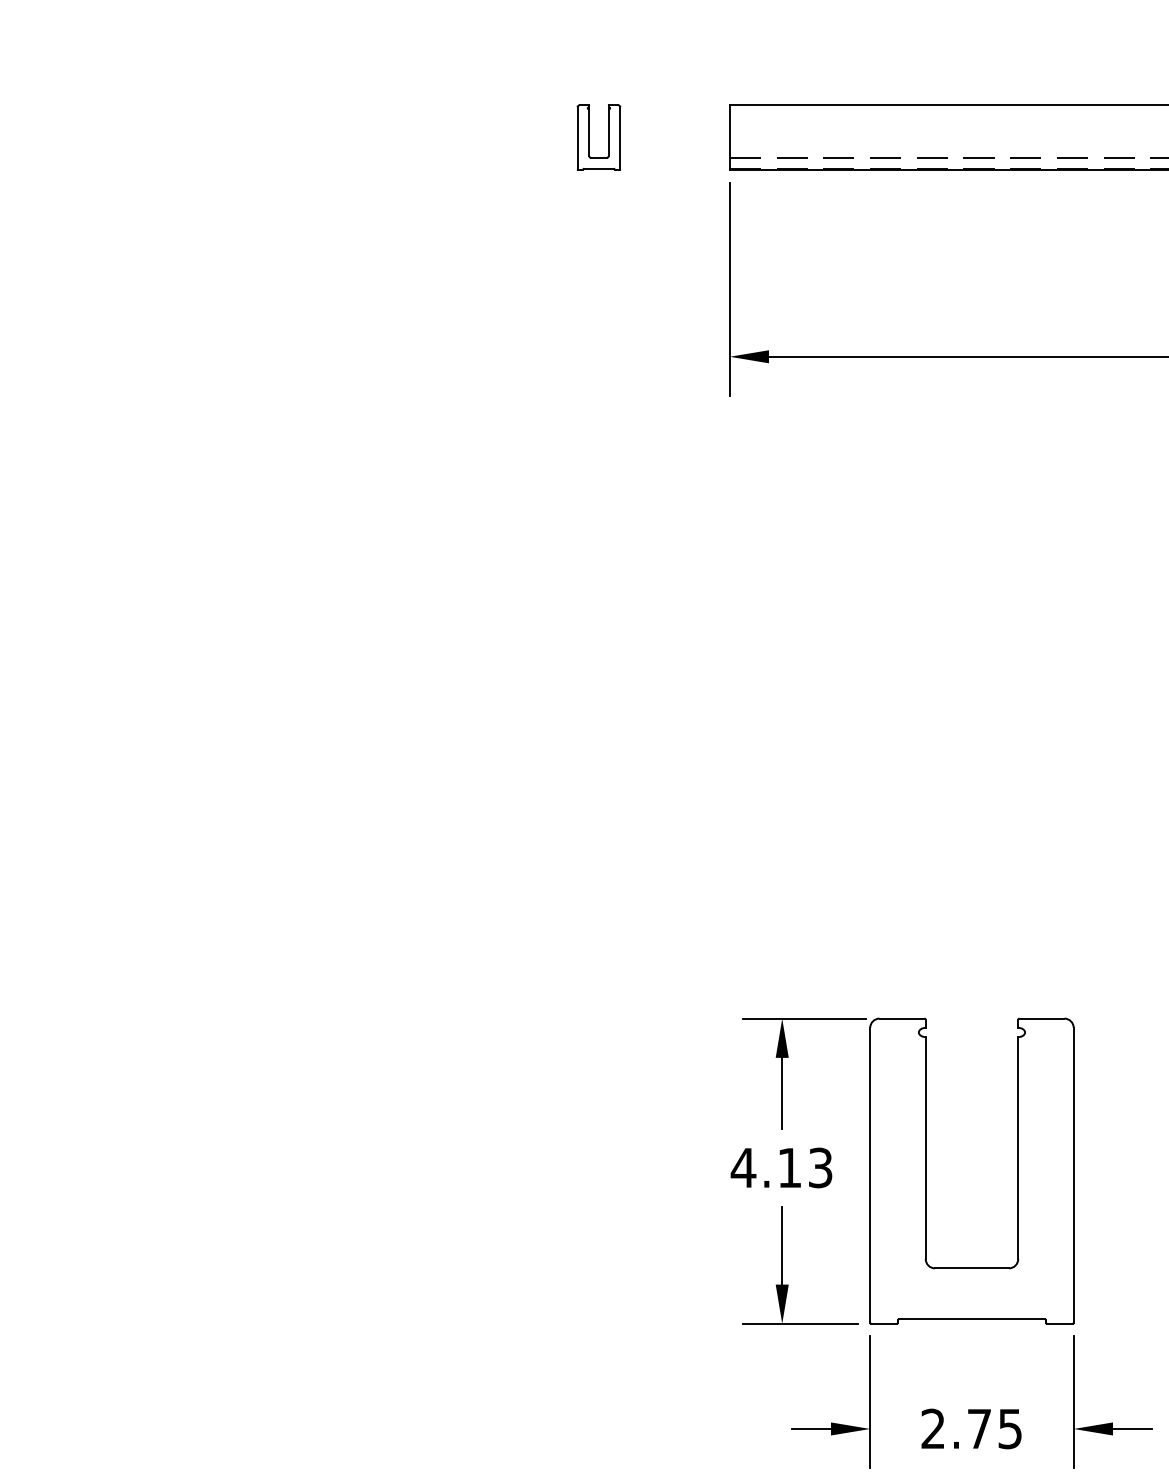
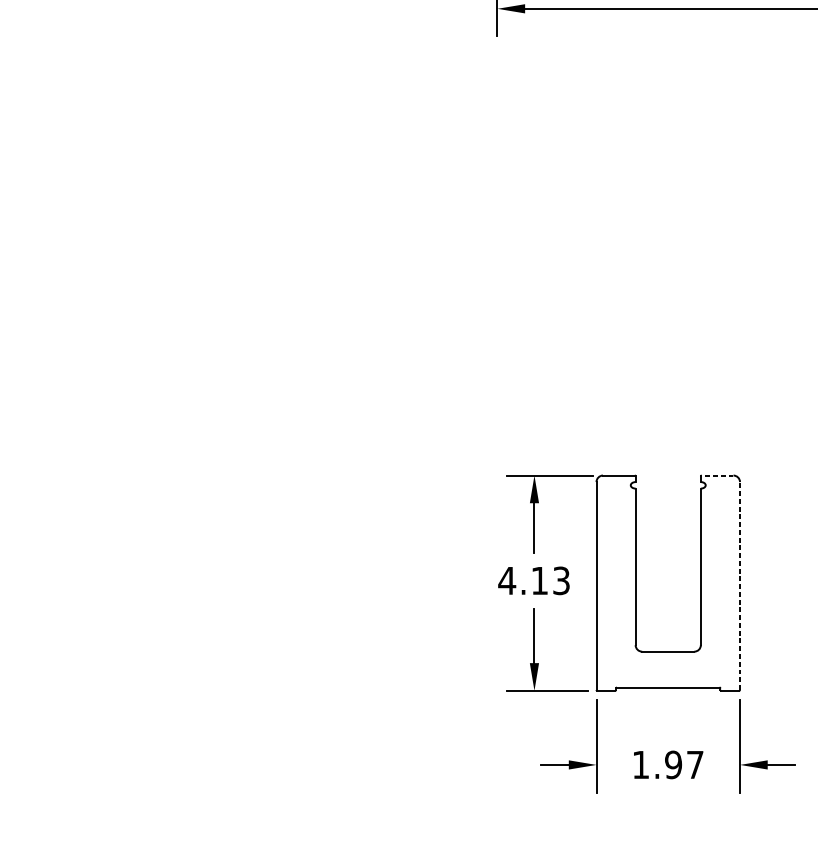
line: (1041, 1018) -> (717, 475), solid -> dashed
line: (1073, 1174) -> (739, 585), solid -> dashed
text: (971, 1428) -> (667, 764), 2.75 -> 1.97

